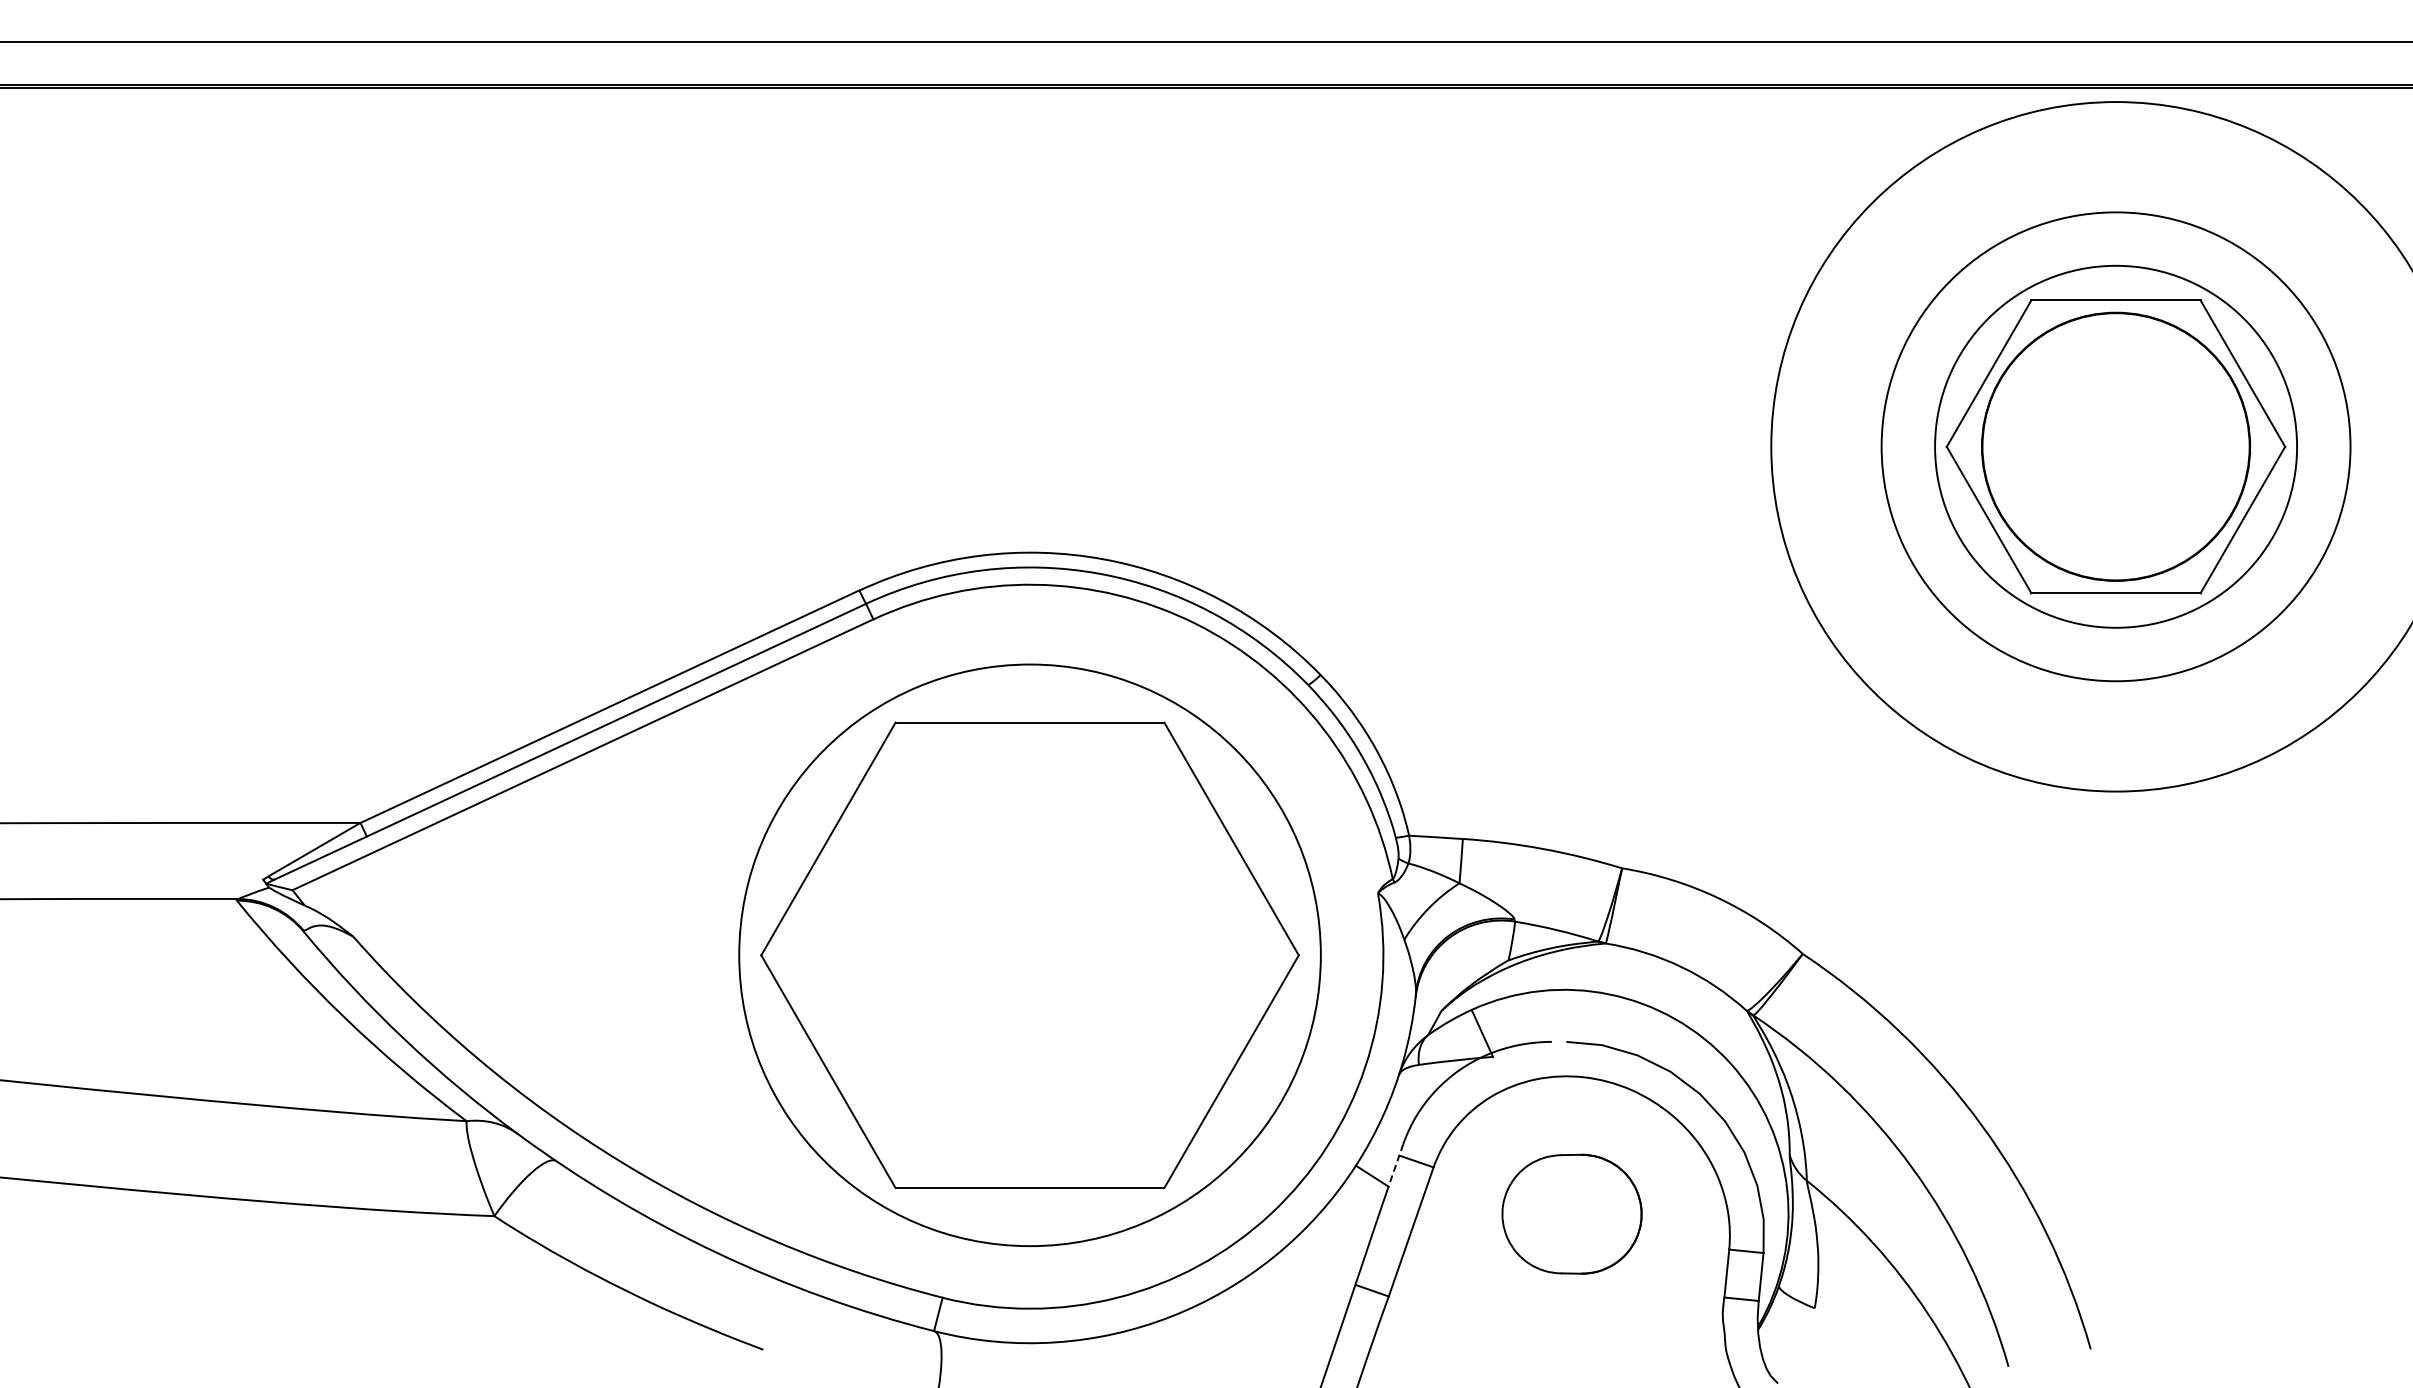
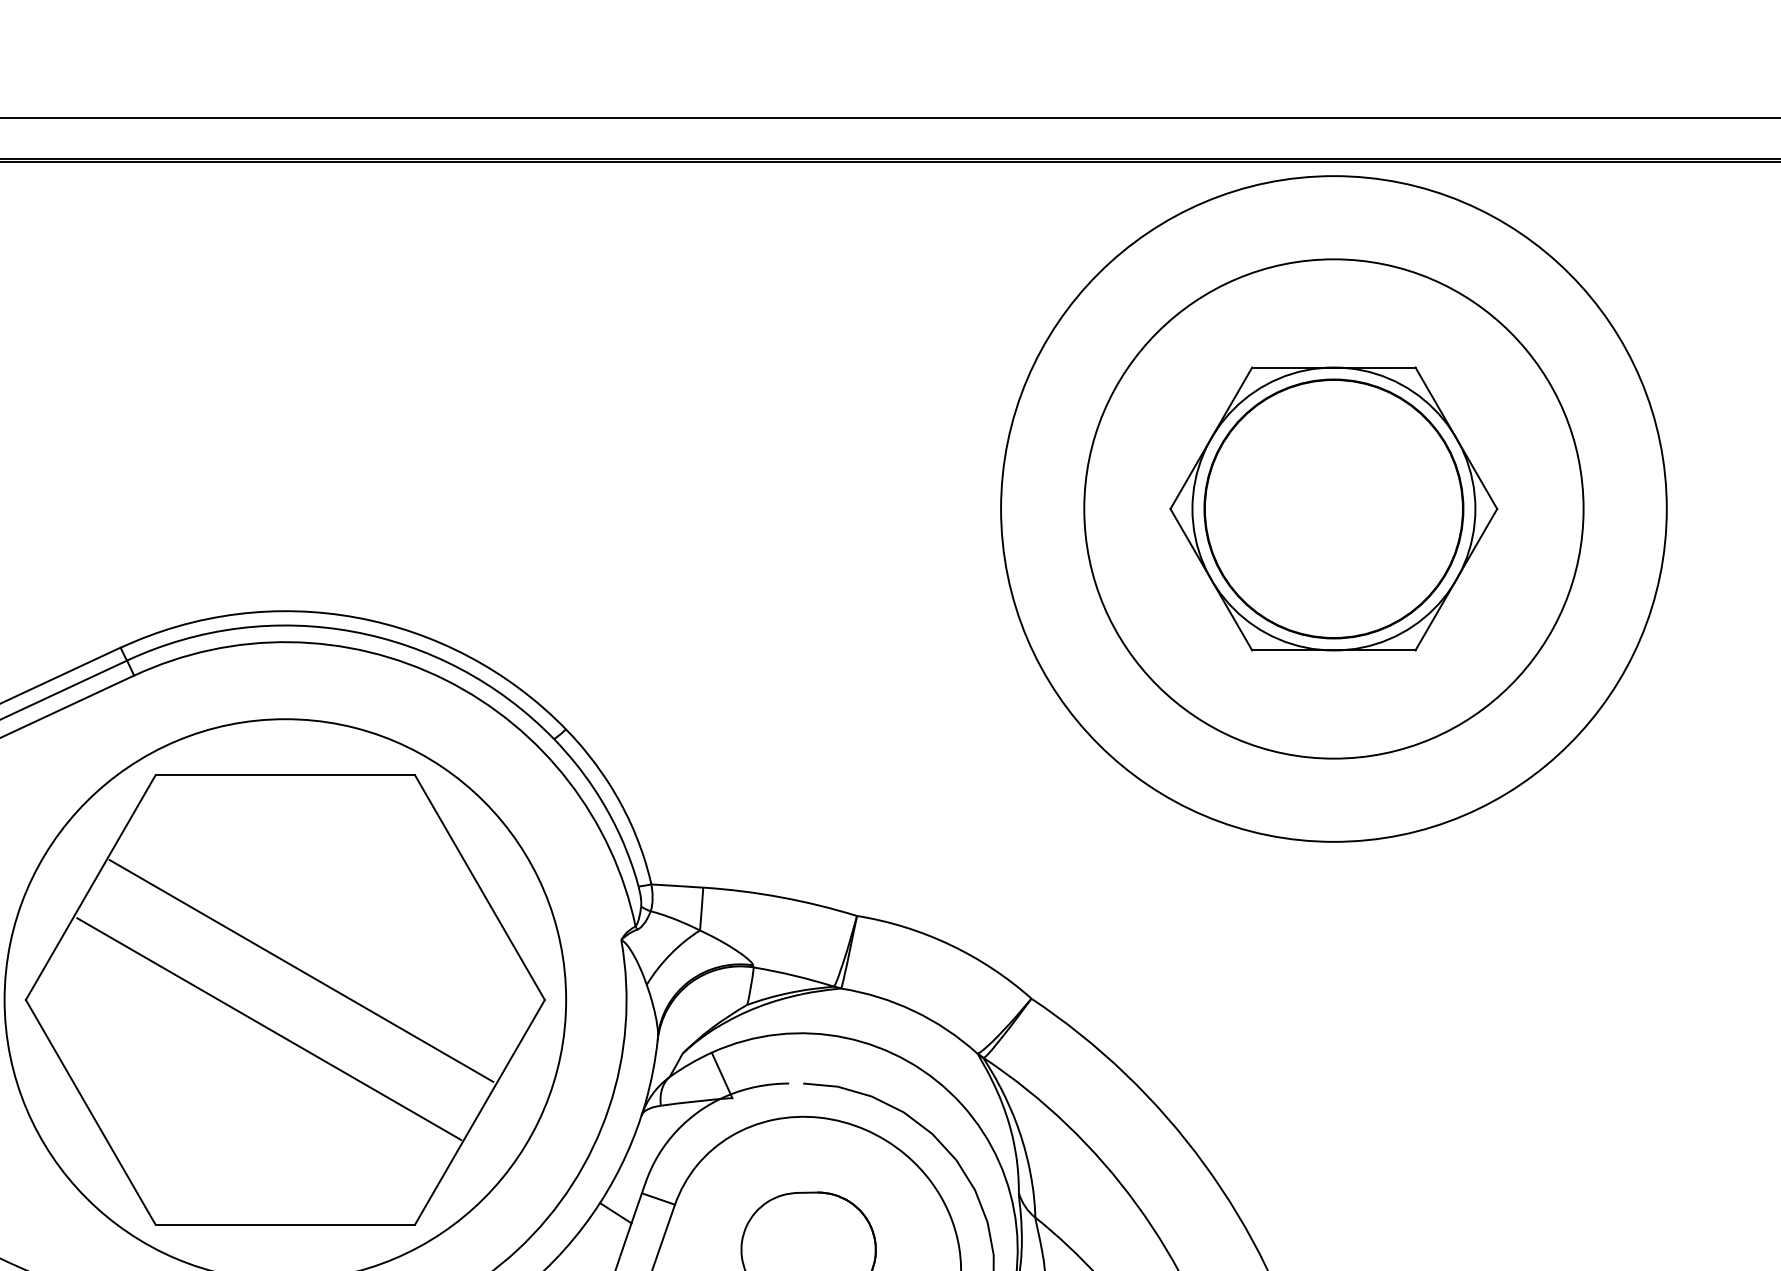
circle: (2115, 446) -> (1333, 508), size x0.62
circle: (2115, 446) -> (1333, 508), size x1.43
line: (1046, 925) -> (301, 971), added
line: (1013, 985) -> (269, 1029), added
line: (1395, 1166) -> (638, 1203), dashed -> solid

